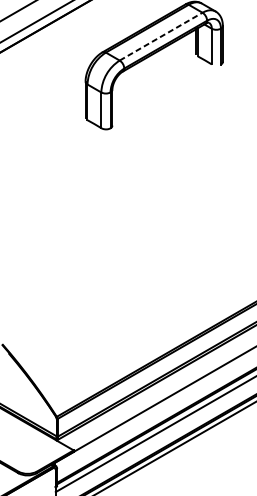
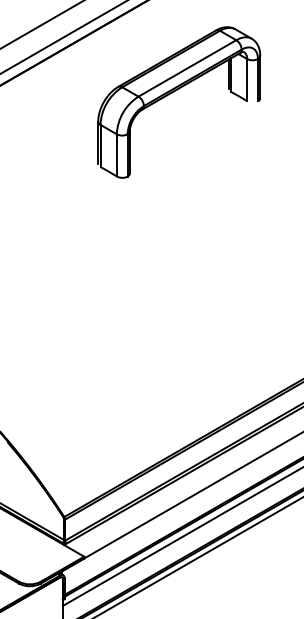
line: (161, 36) -> (187, 68), dashed -> solid

